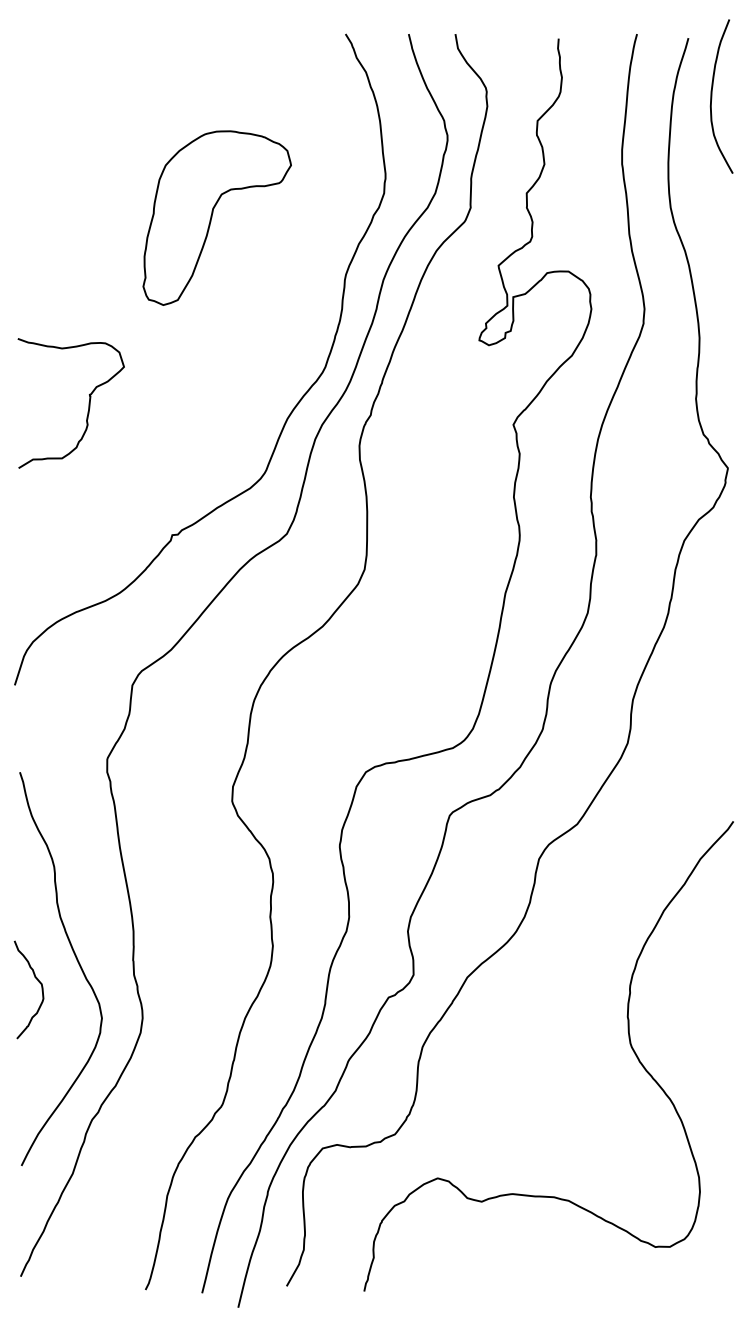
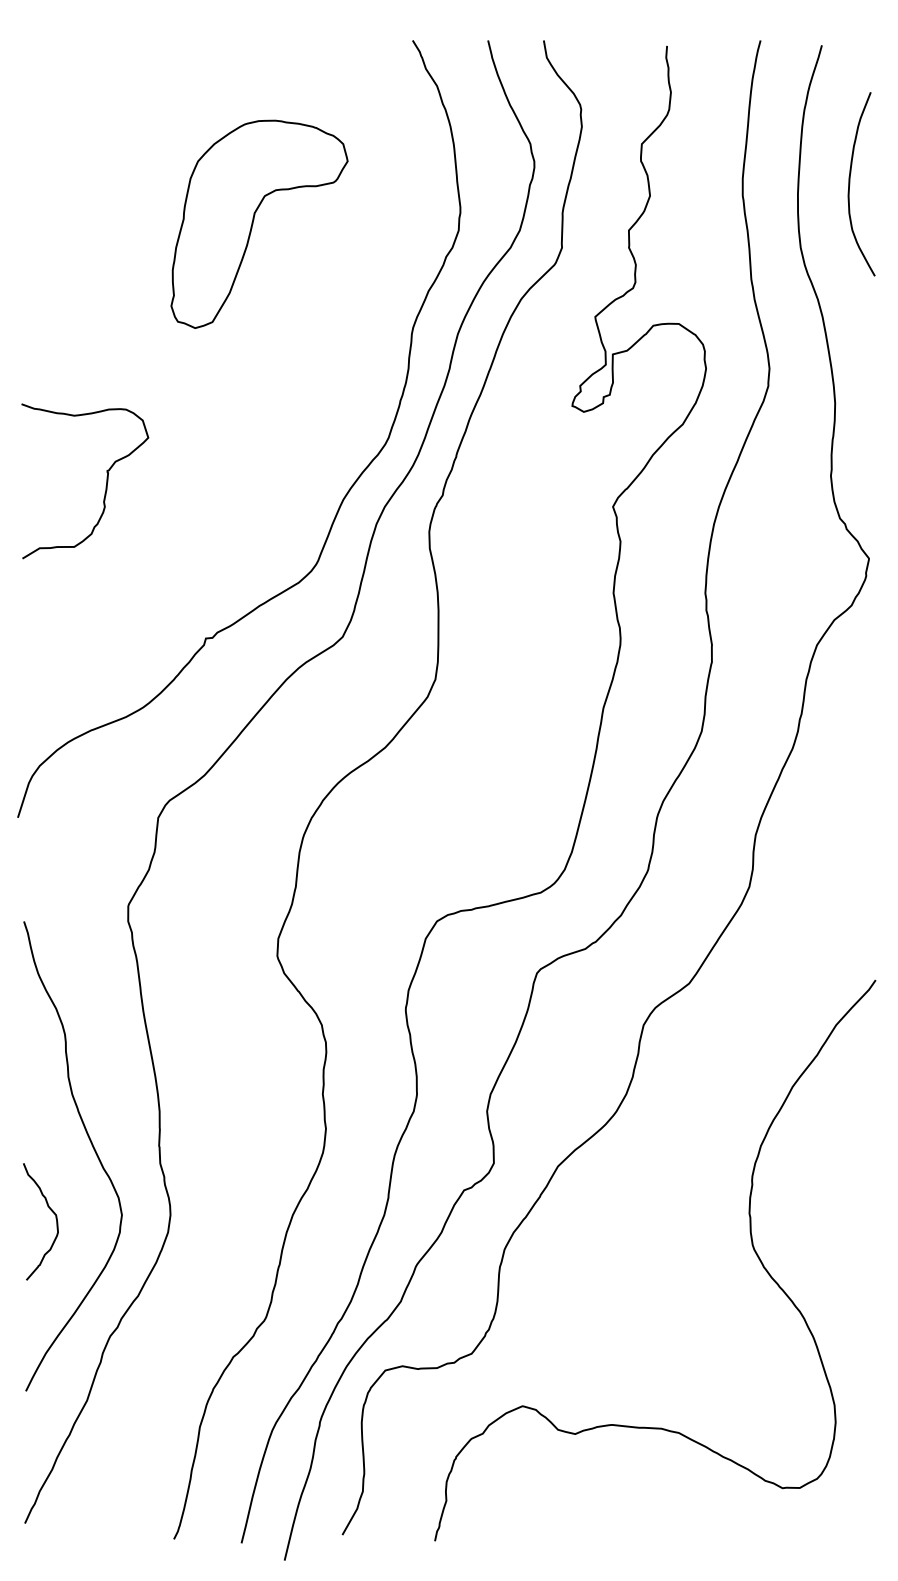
curve: (712, 96) -> (850, 184), moved
part: (216, 217) -> (258, 223), moved
curve: (38, 982) -> (52, 1212), moved

